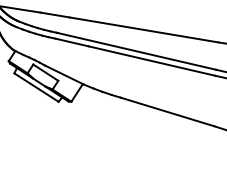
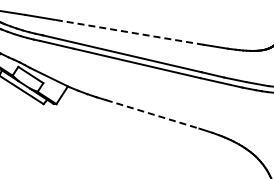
line: (143, 30) -> (128, 32), solid -> dashed
line: (167, 112) -> (152, 114), solid -> dashed

